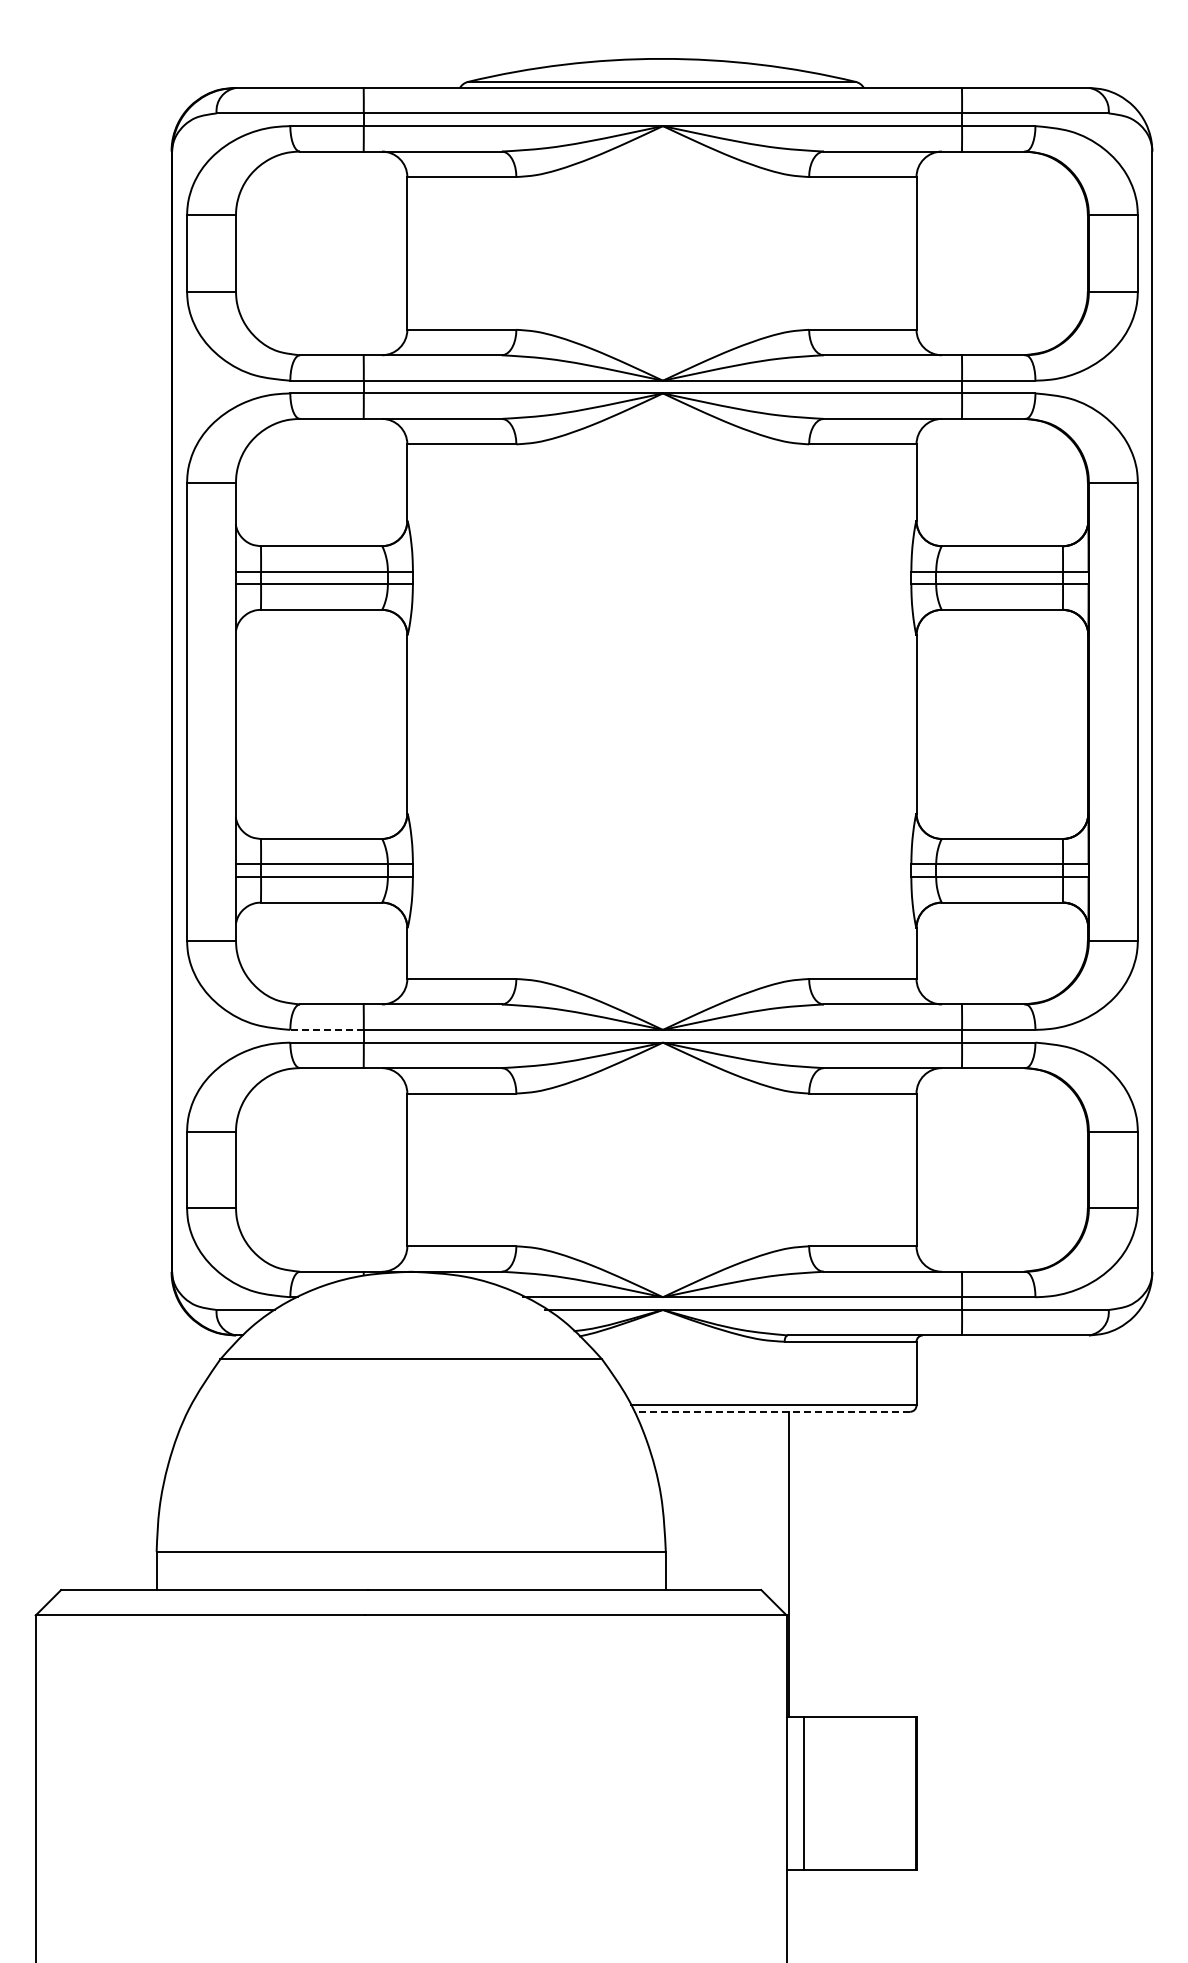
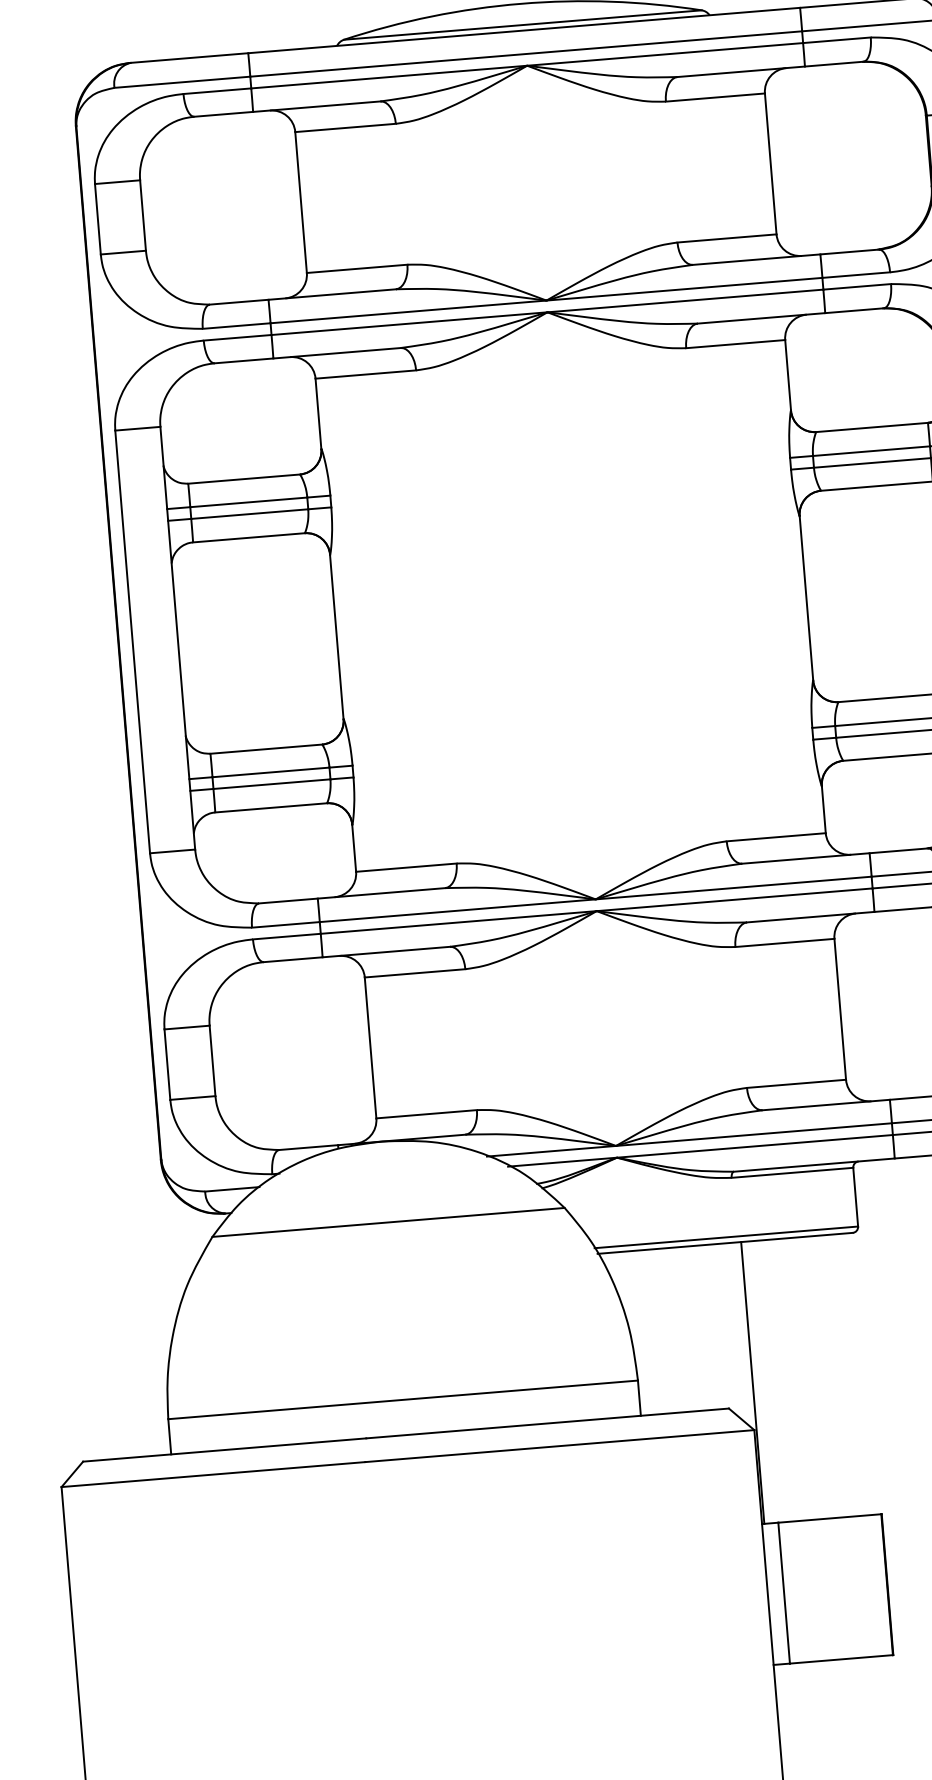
line: (327, 1029) -> (286, 924), dashed -> solid
line: (771, 1411) -> (724, 1243), dashed -> solid

